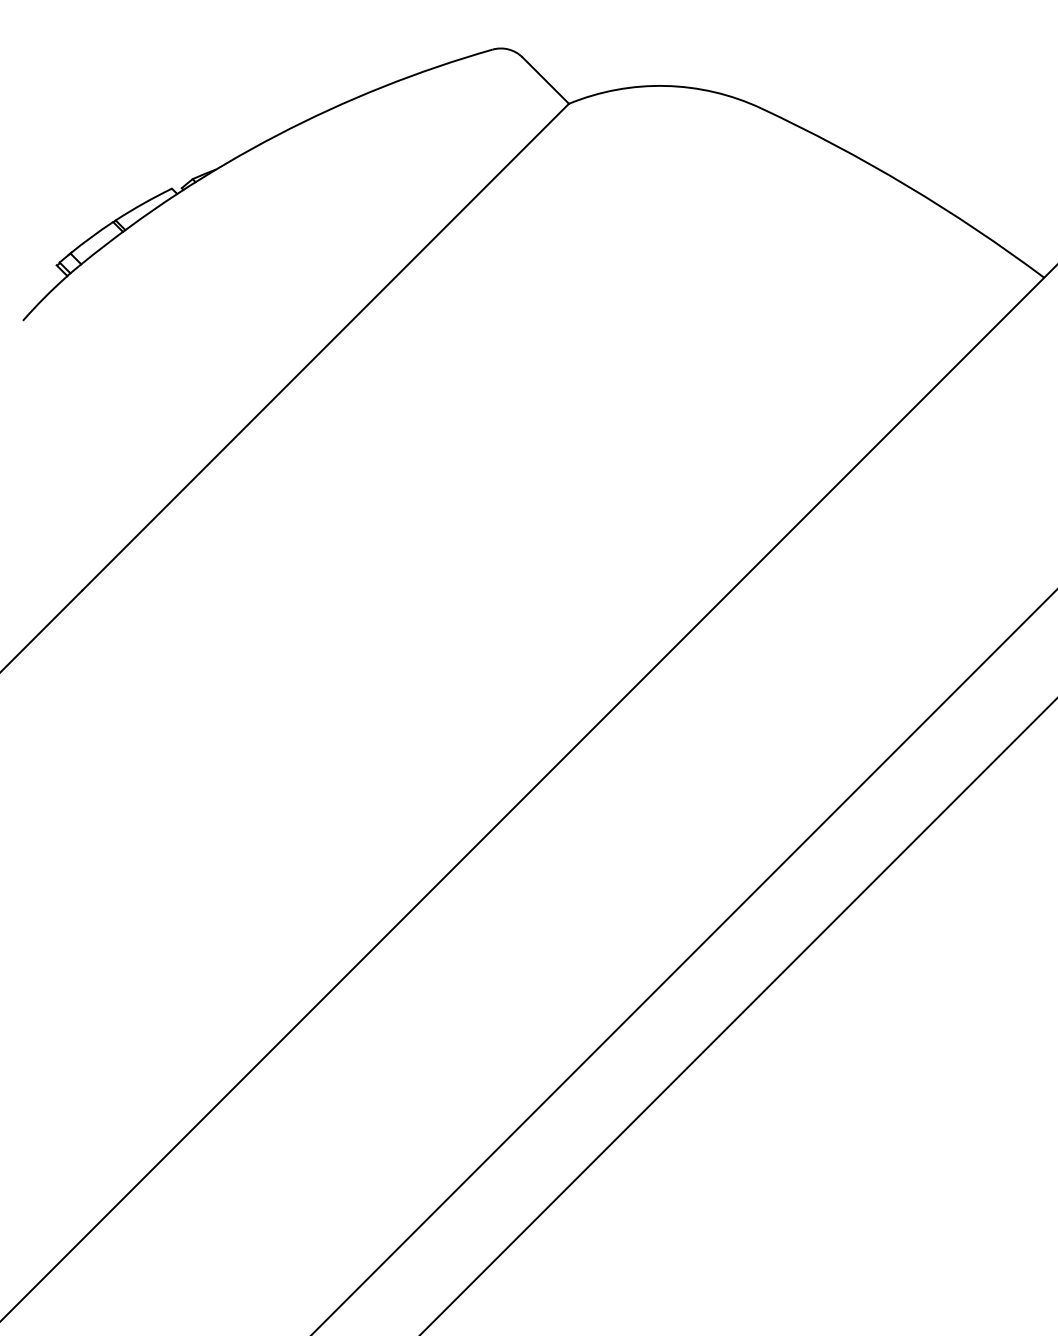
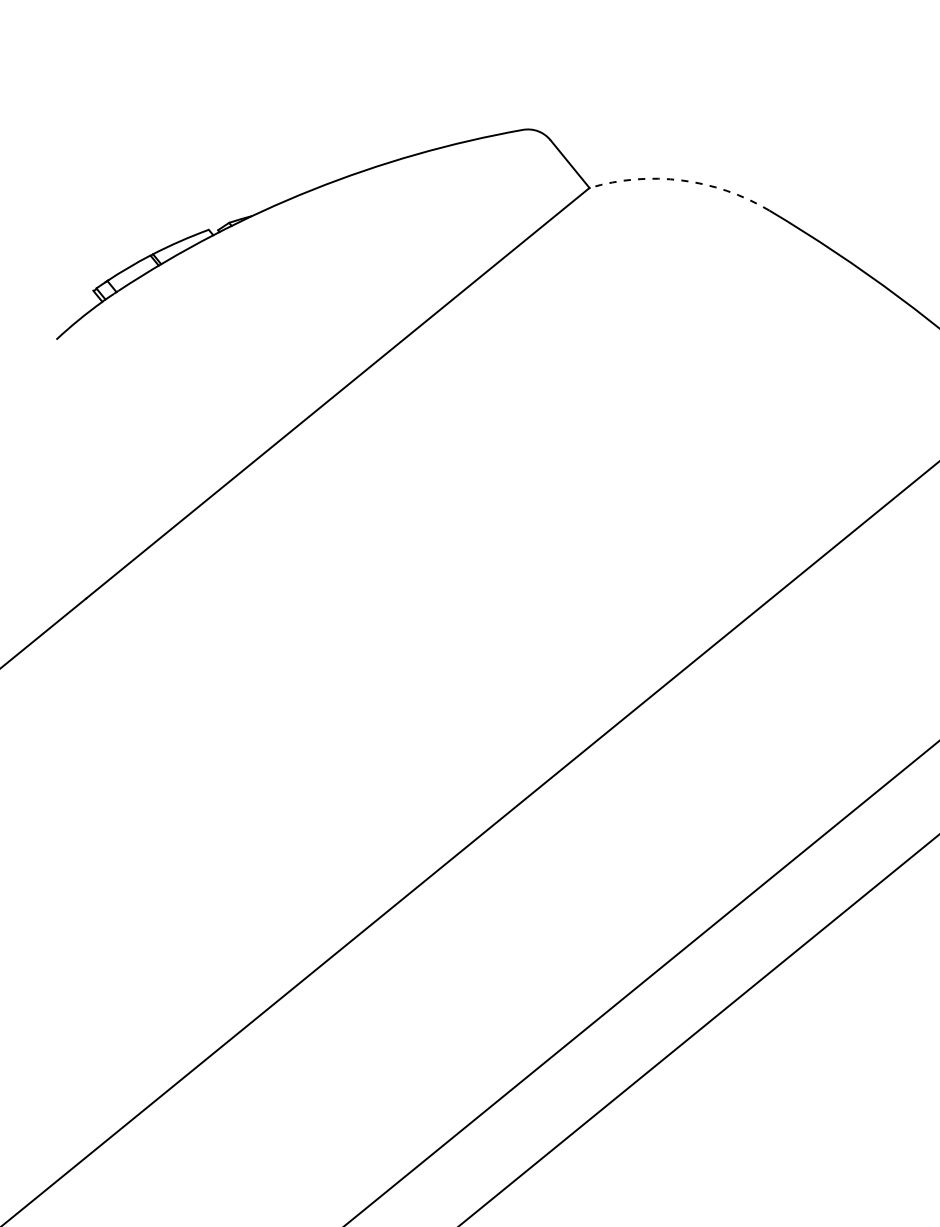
arc: (665, 85) -> (681, 180), solid -> dashed

